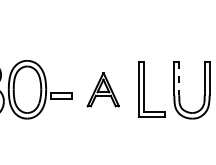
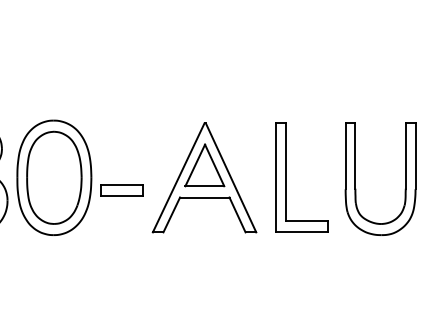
line: (179, 79) -> (355, 157), dashed -> solid
part: (103, 89) -> (205, 177), size x1.67

